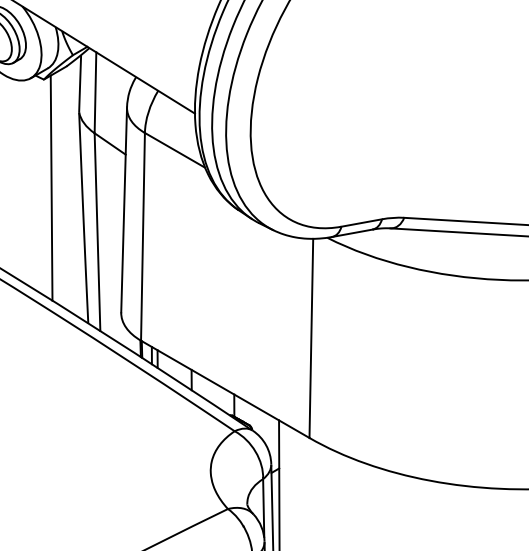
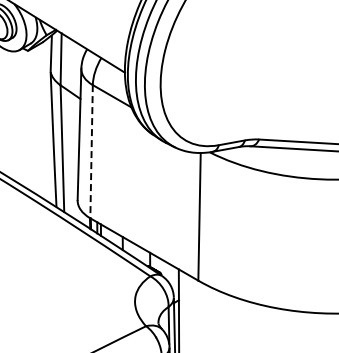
line: (50, 188) -> (32, 120), removed
line: (142, 236) -> (91, 151), solid -> dashed

